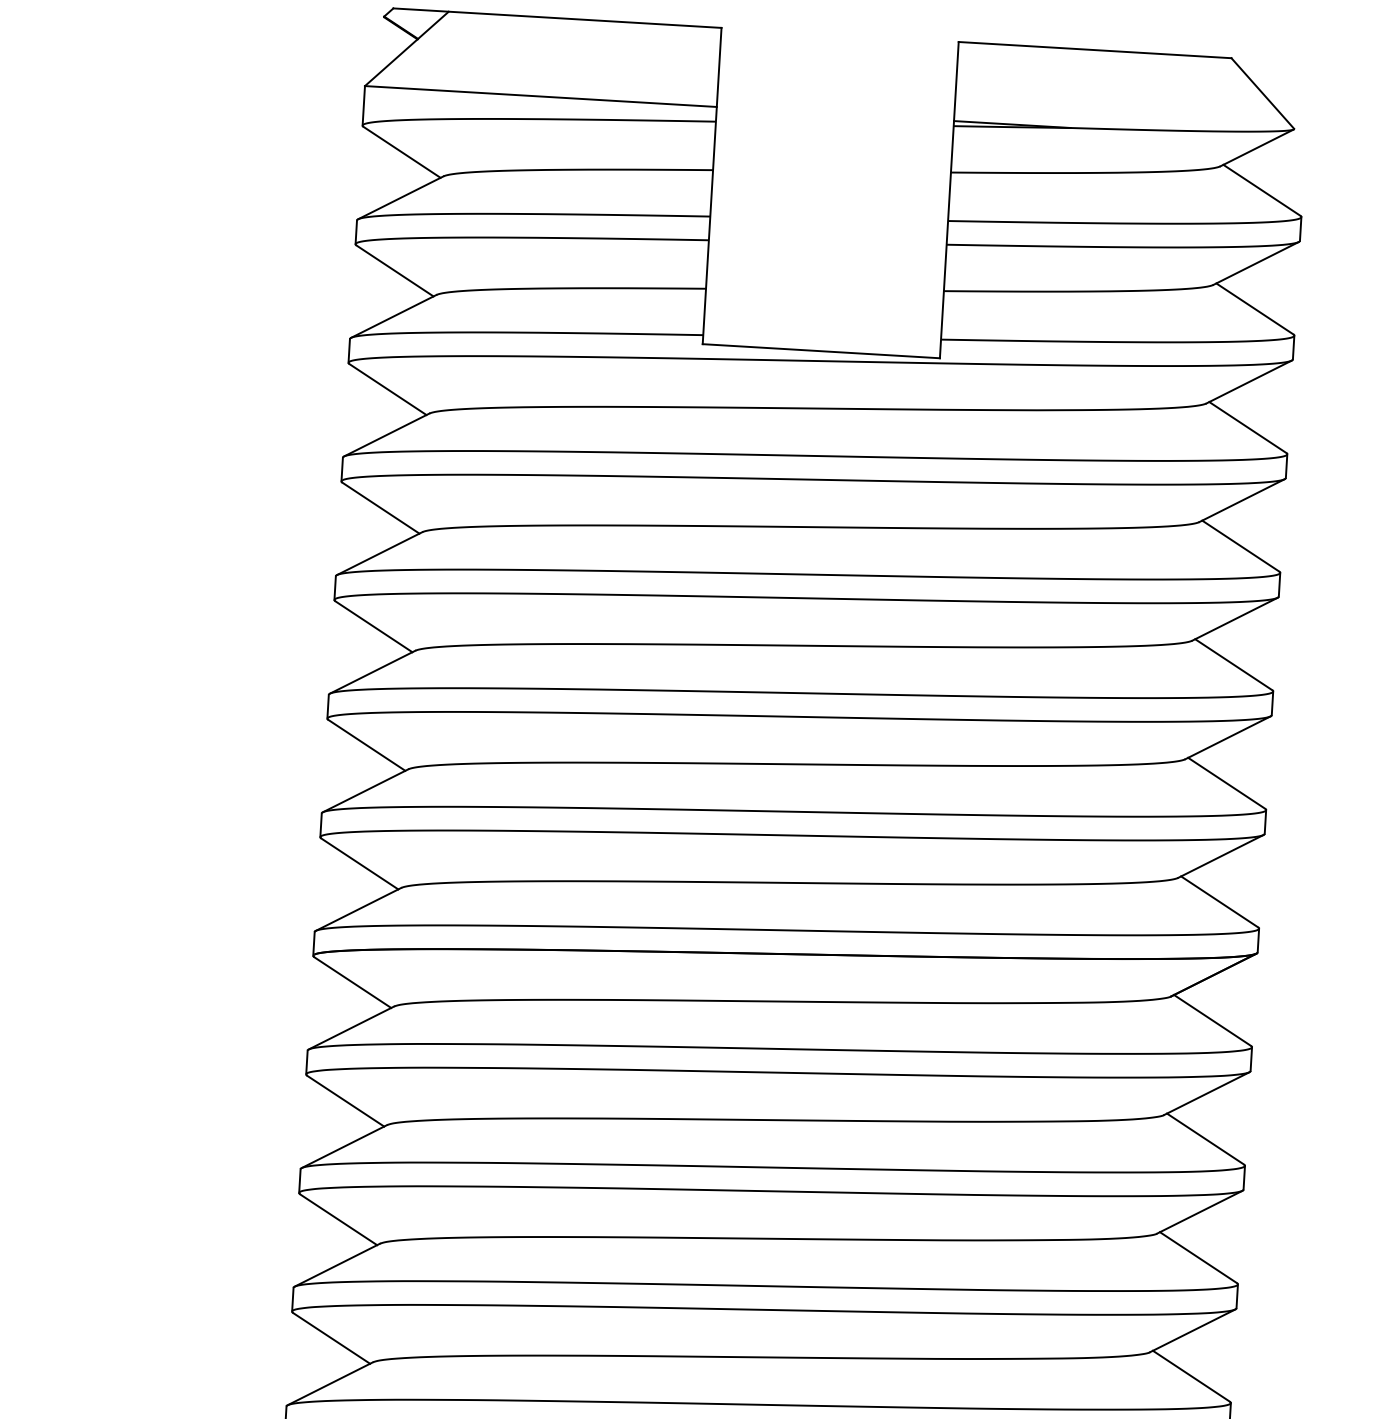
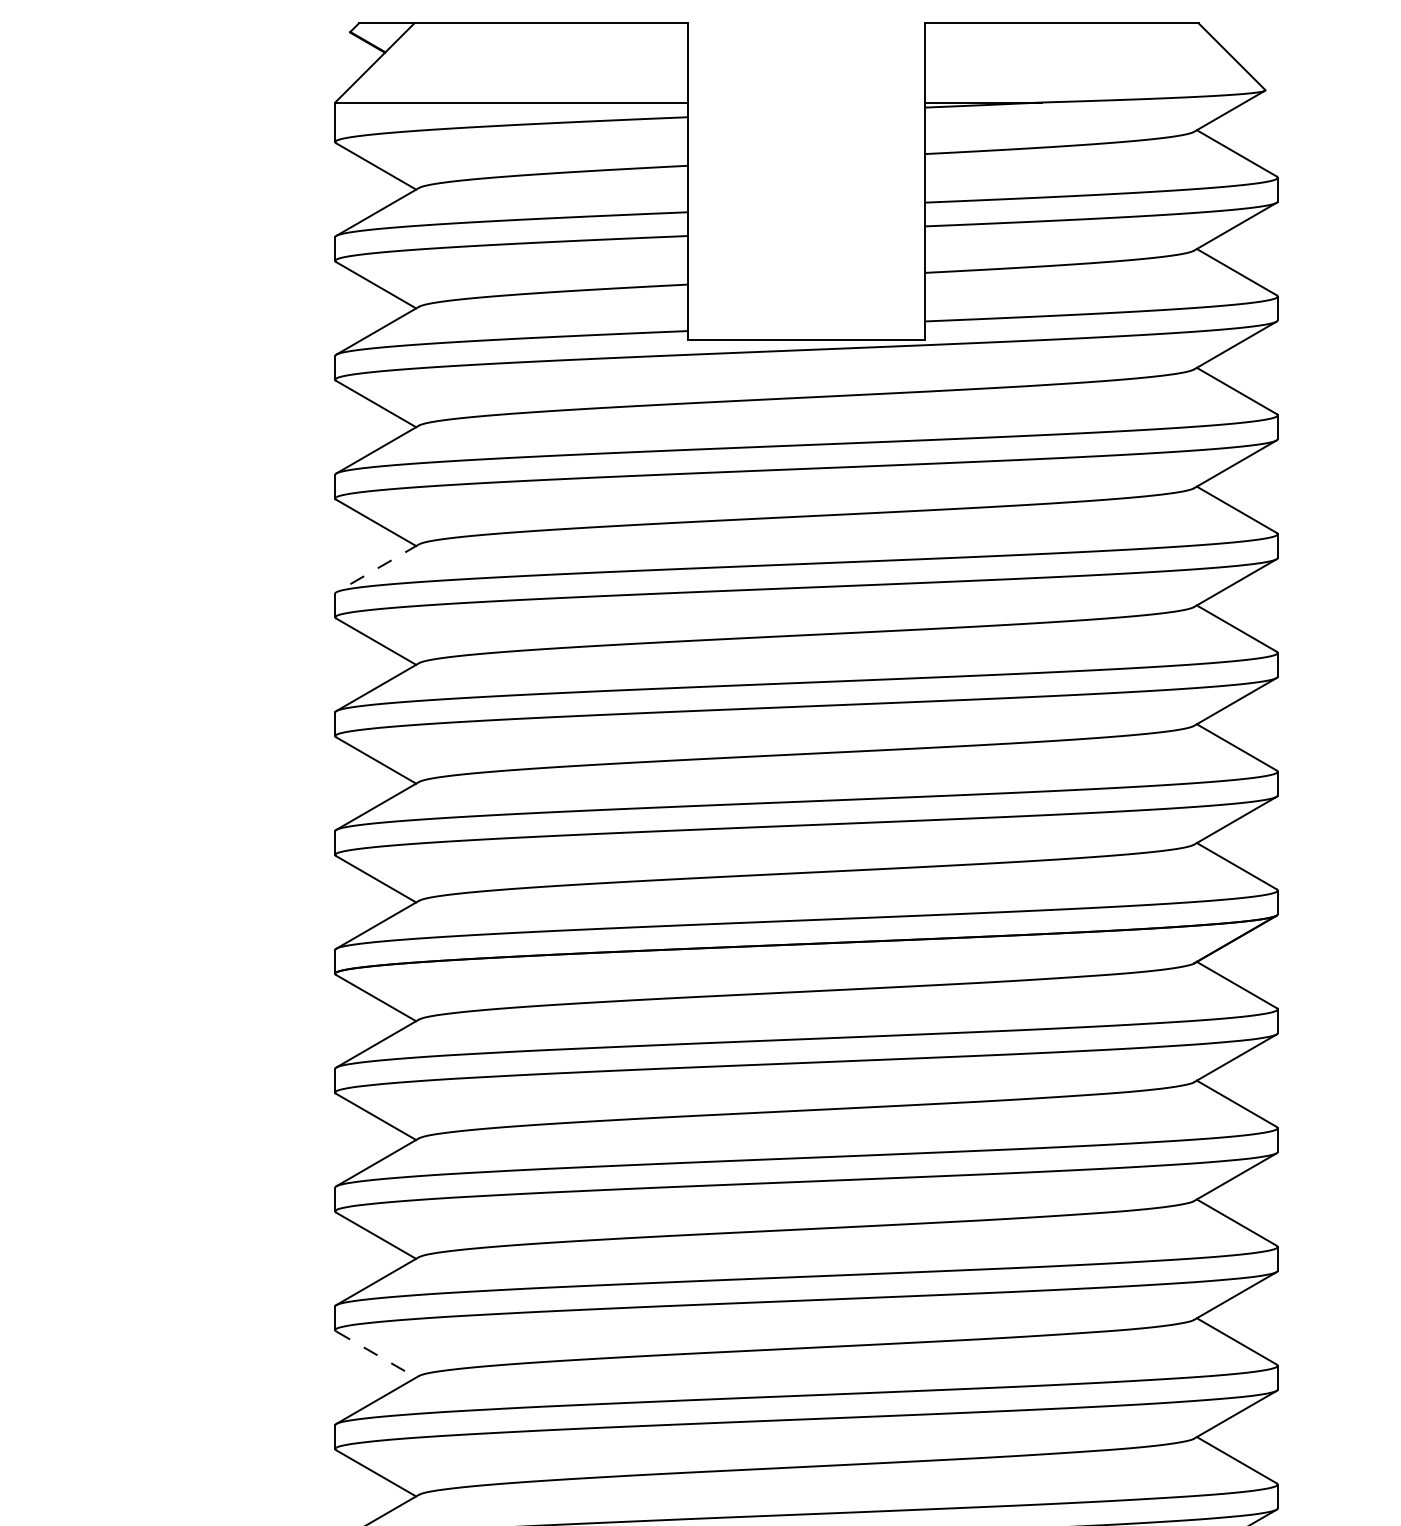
line: (379, 553) -> (377, 568), solid -> dashed
line: (331, 1338) -> (376, 1354), solid -> dashed

